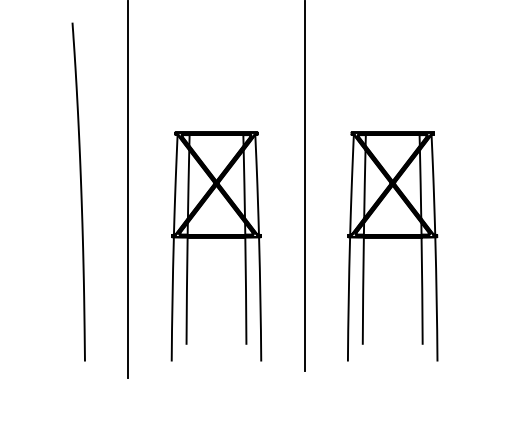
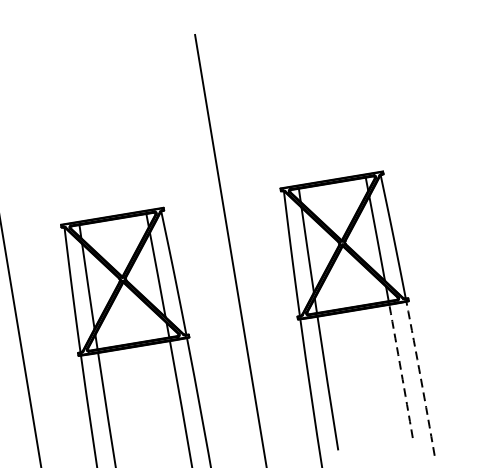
arc: (422, 291) -> (401, 371), solid -> dashed
arc: (436, 299) -> (420, 378), solid -> dashed

